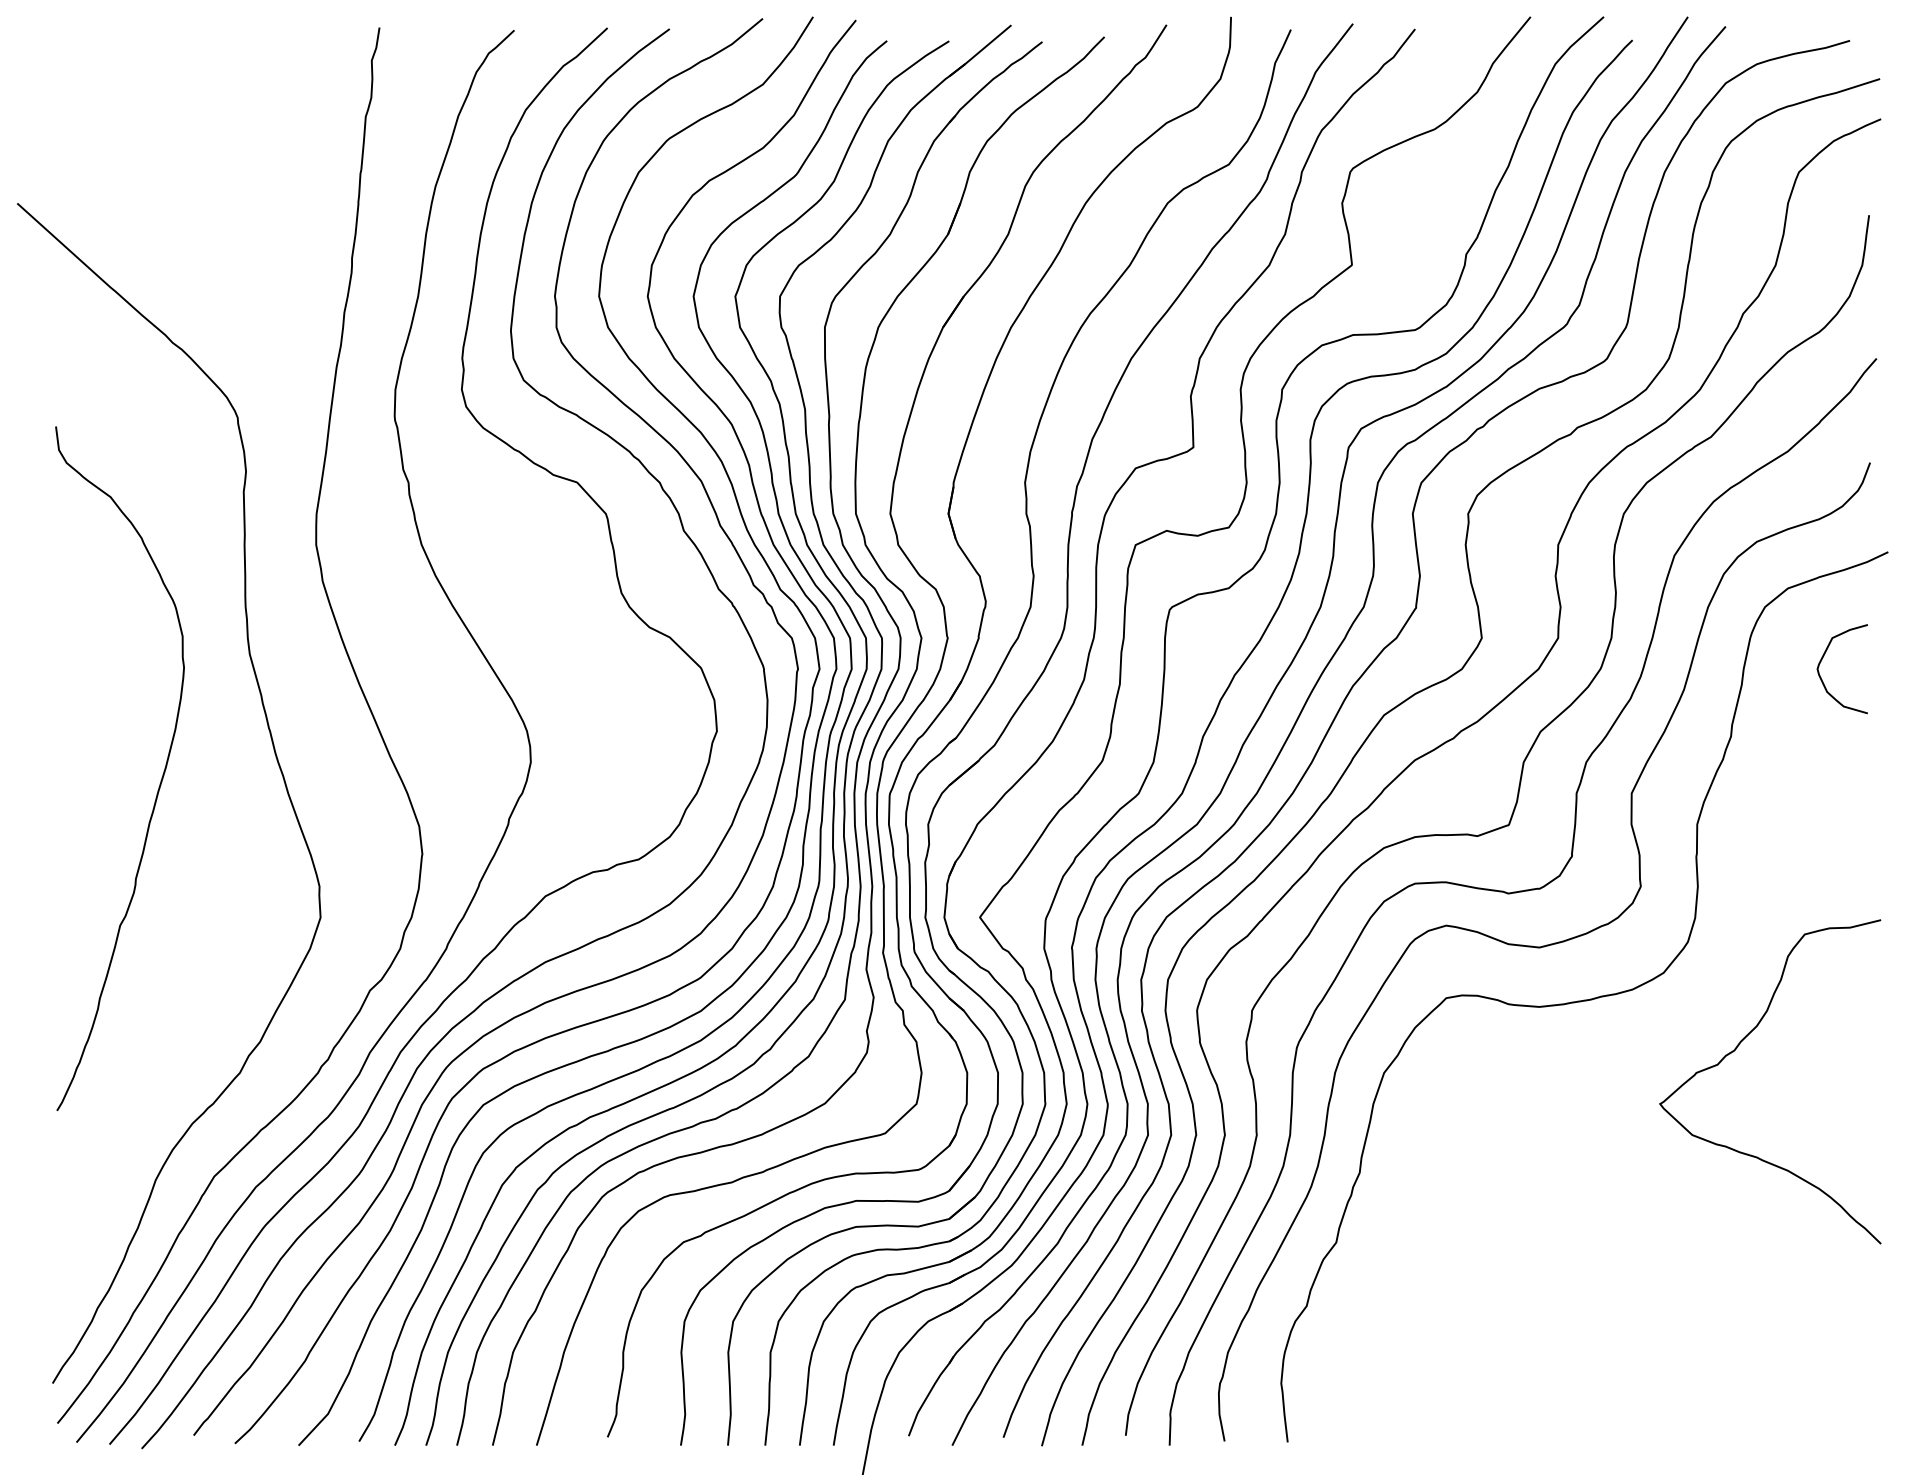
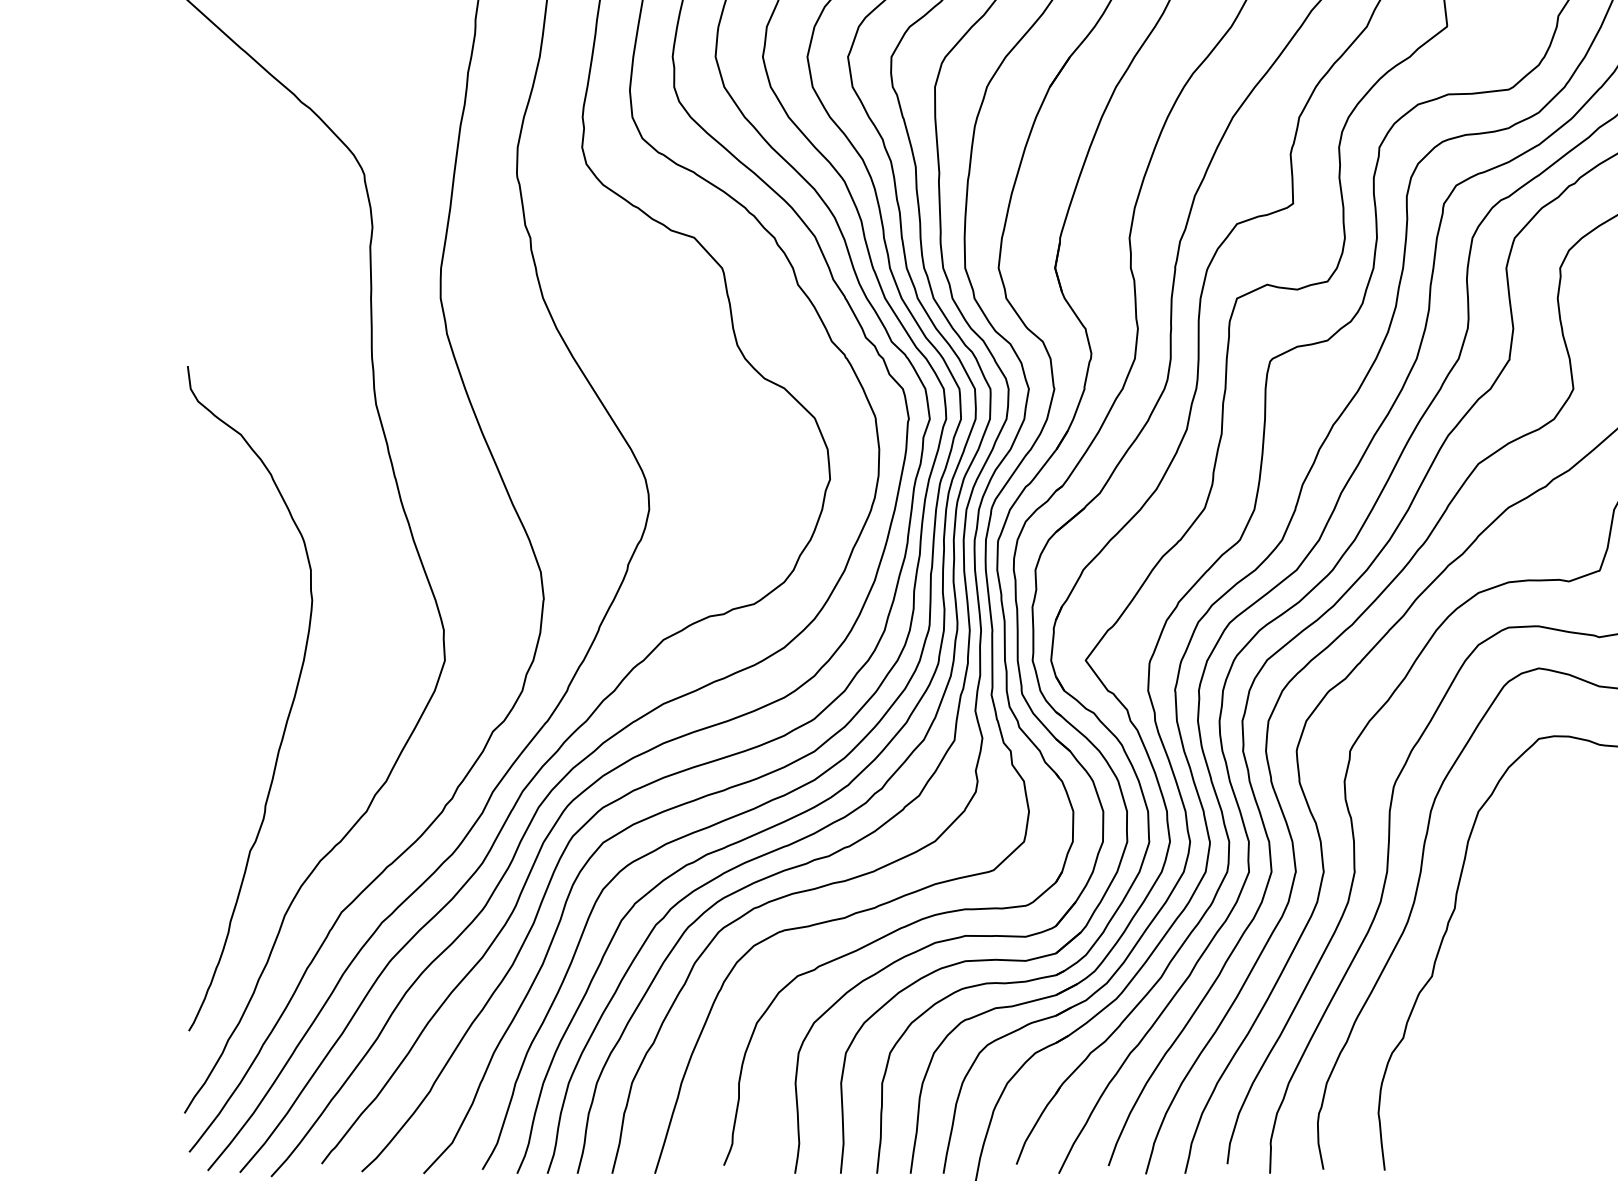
curve: (160, 780) -> (289, 710), moved

